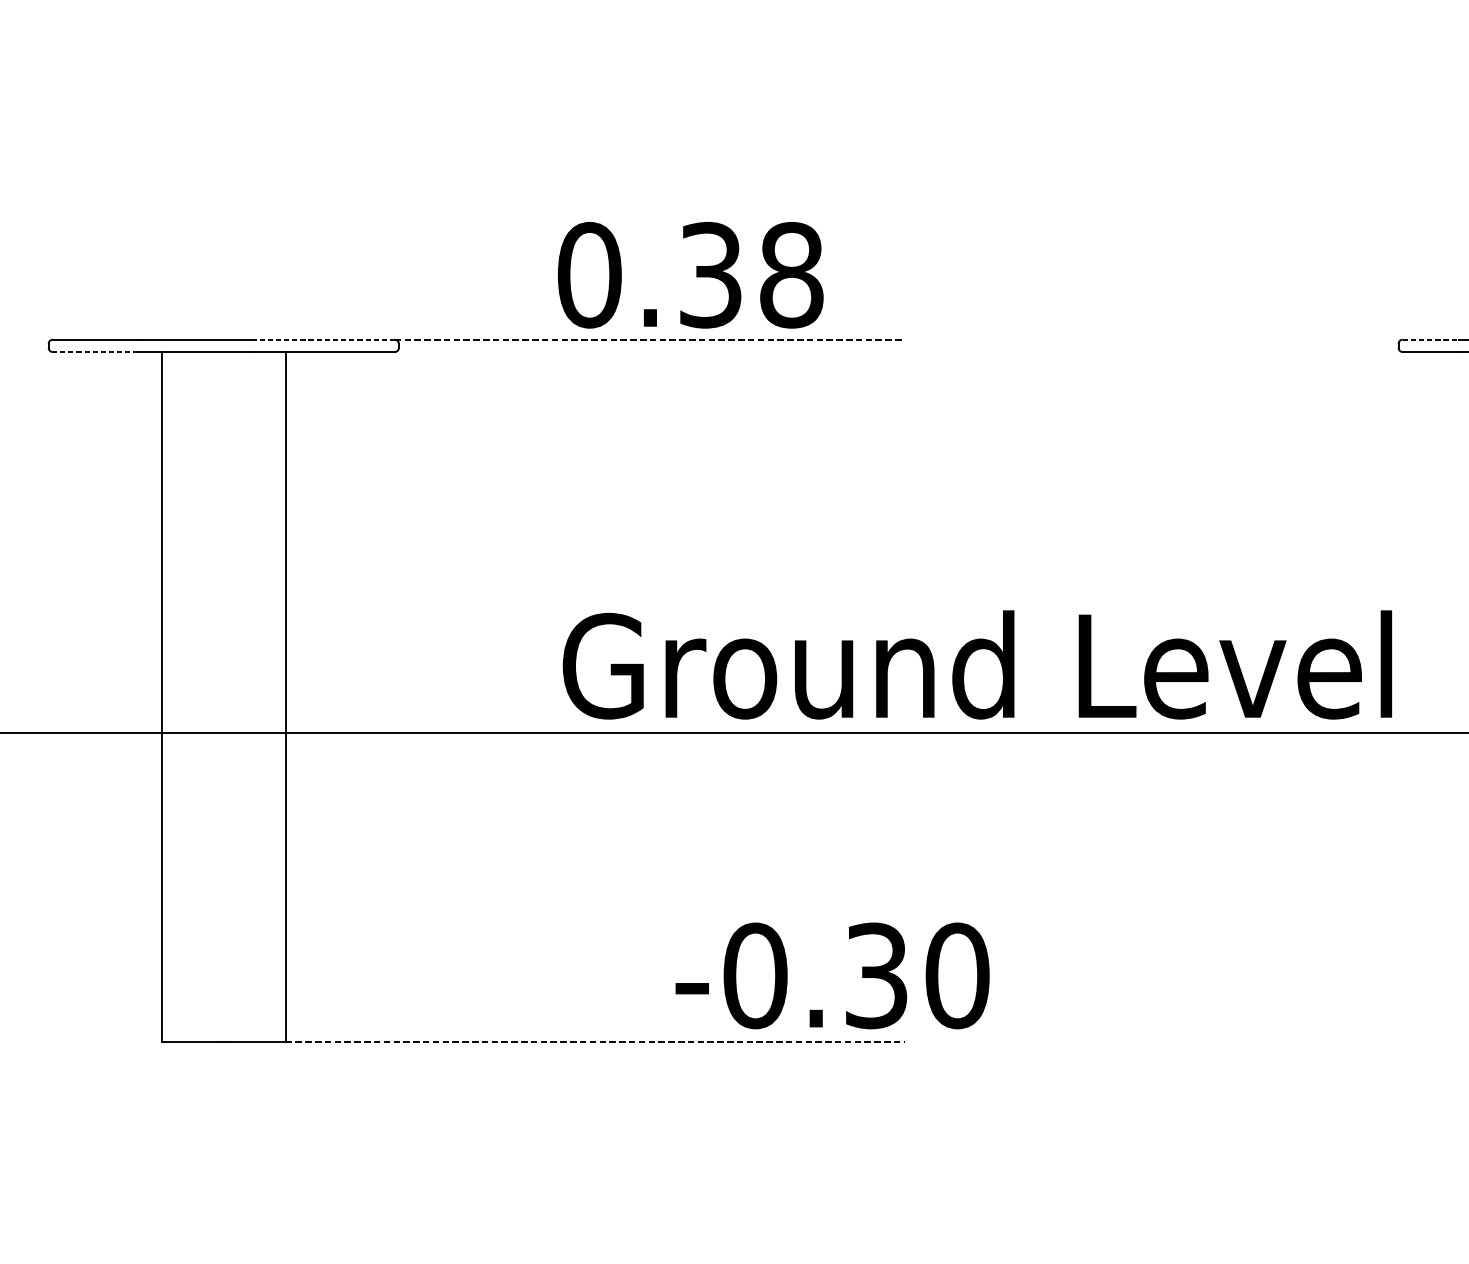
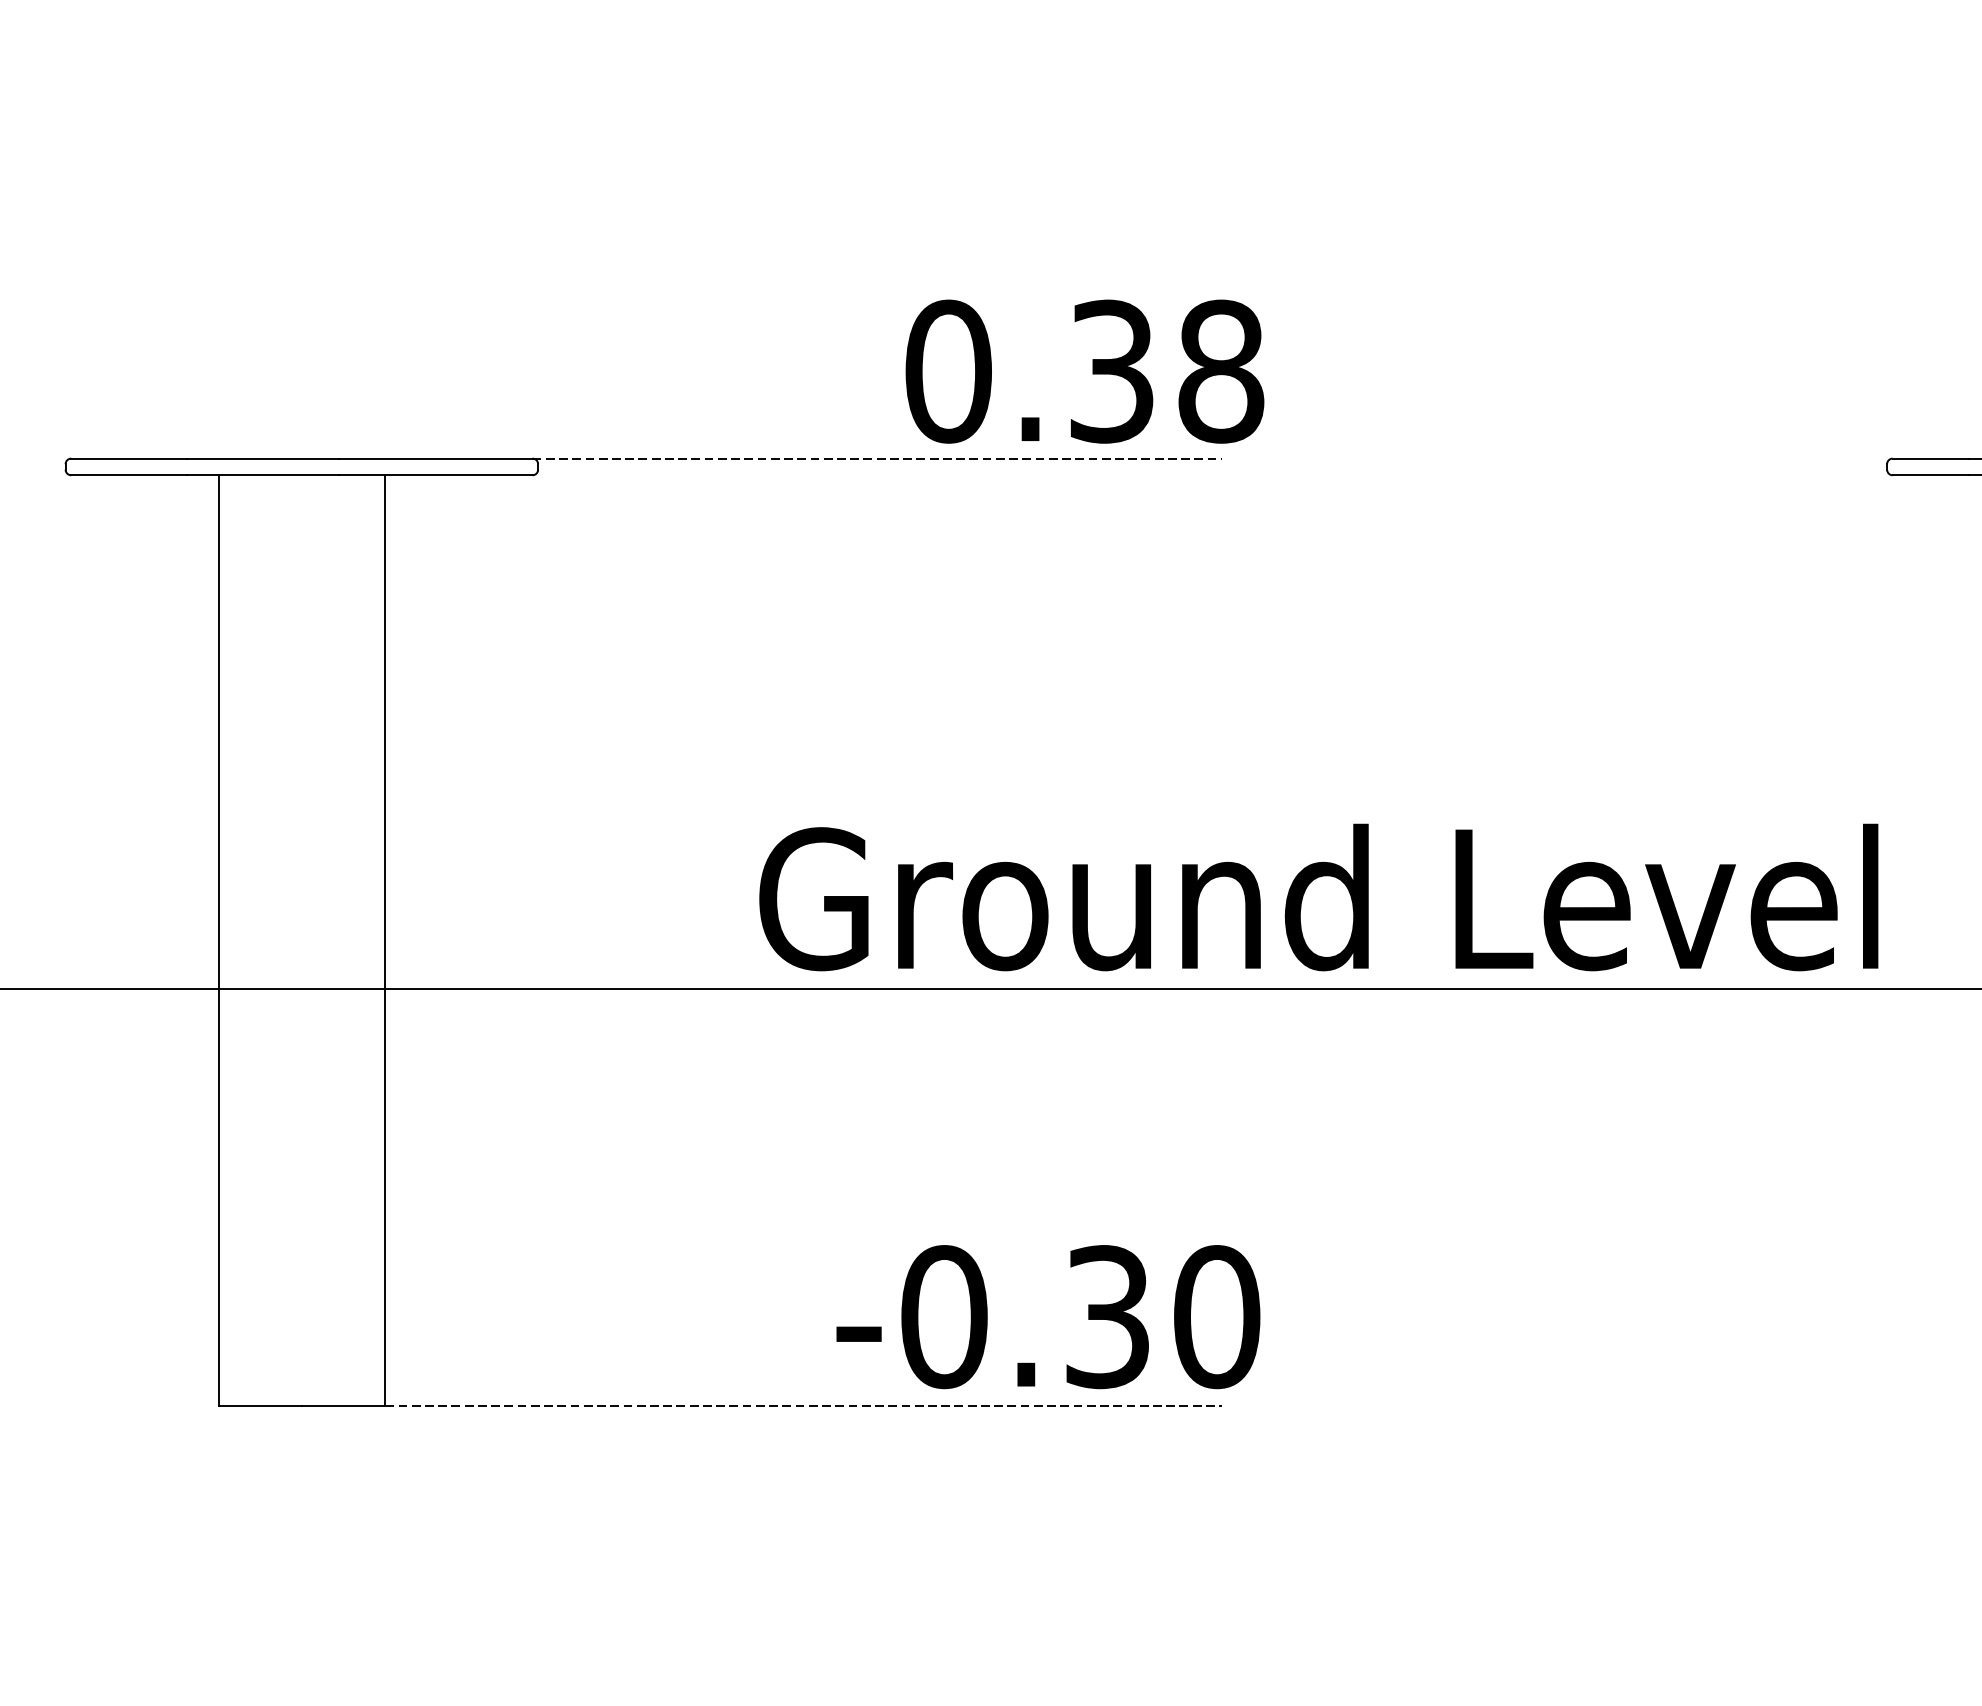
text: (690, 275) -> (1084, 371), moved
line: (322, 339) -> (435, 458), dashed -> solid
line: (1431, 339) -> (1931, 458), dashed -> solid
line: (96, 352) -> (129, 475), dashed -> solid
text: (832, 976) -> (1048, 1317), moved

